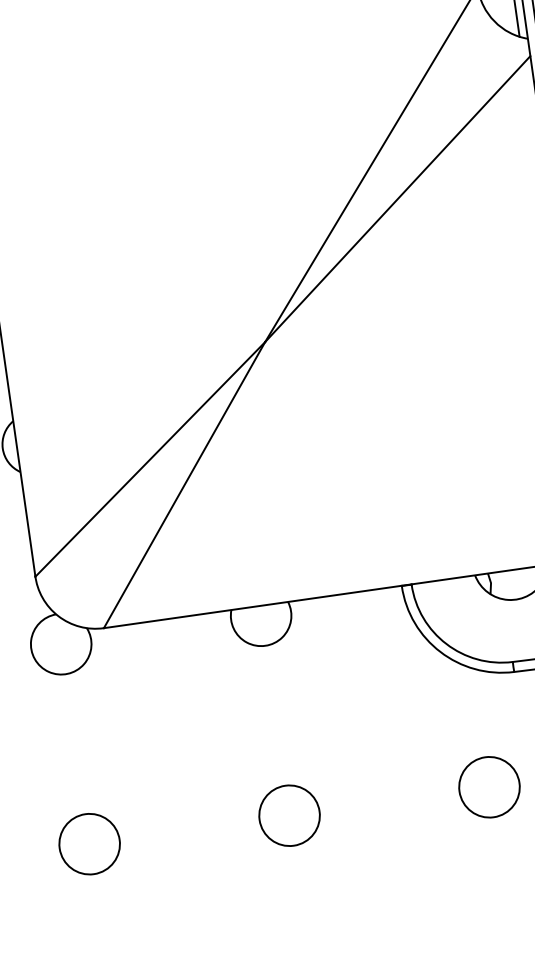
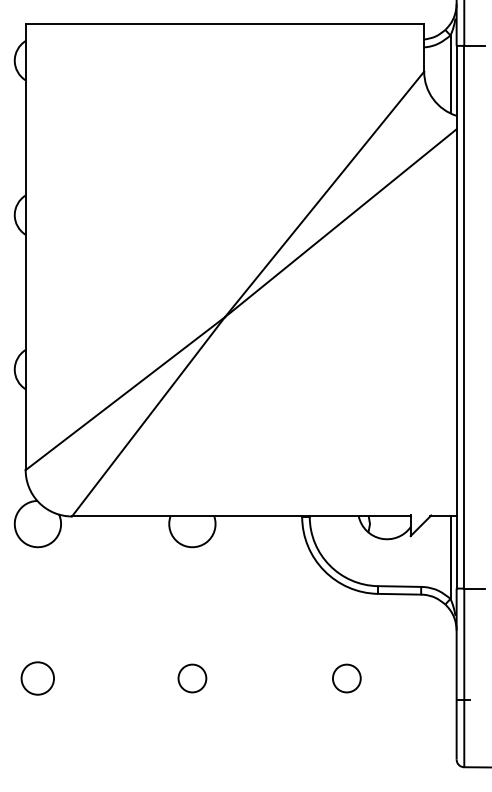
circle: (489, 787) -> (346, 678), size x0.6
circle: (289, 815) -> (192, 678), size x0.6
circle: (89, 844) -> (37, 678), size x0.7

